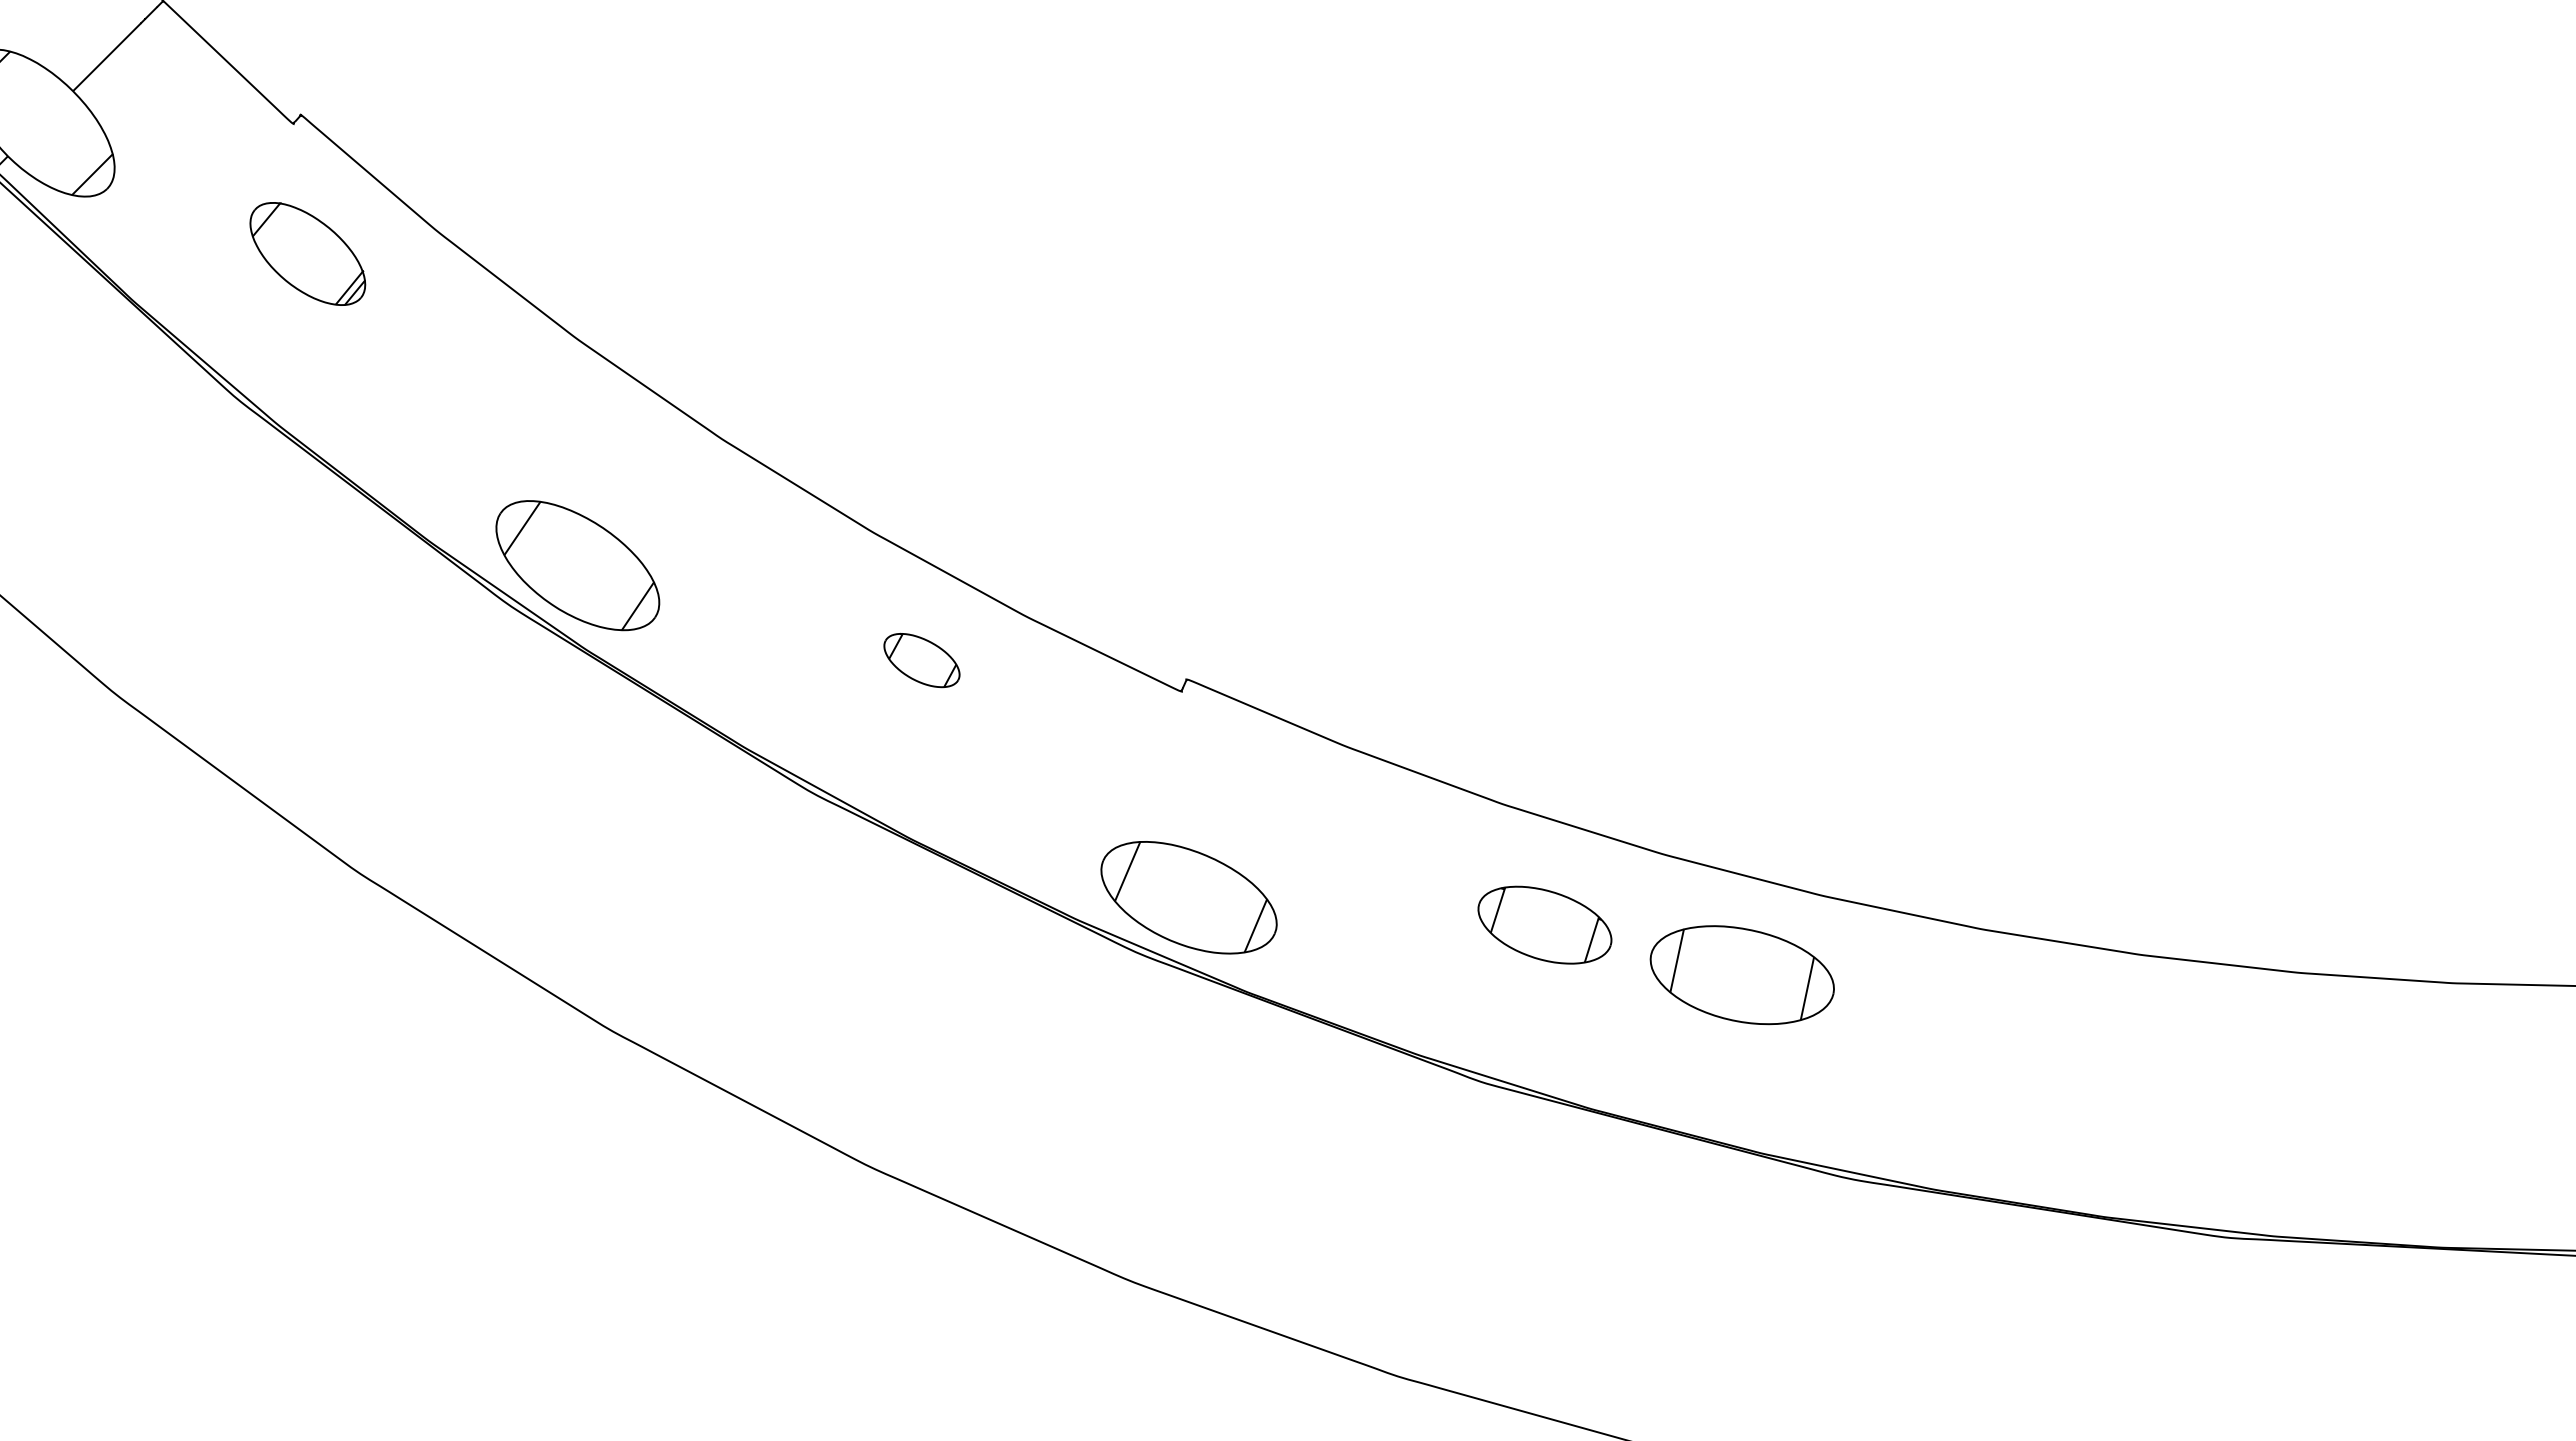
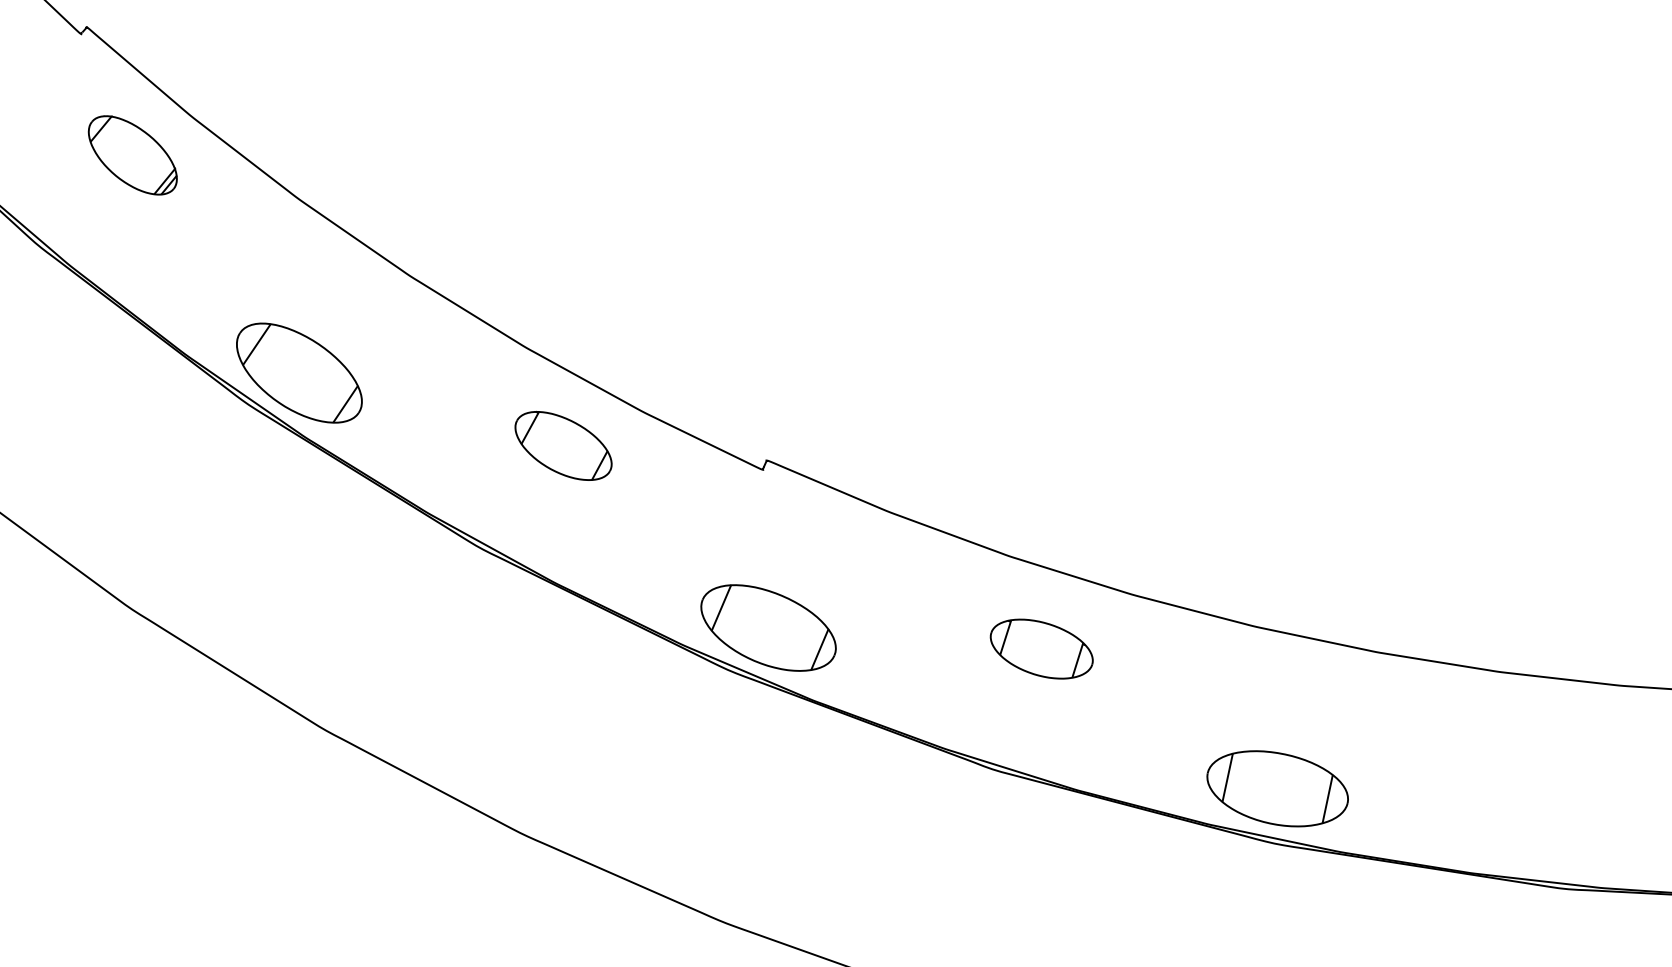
part: (307, 253) -> (132, 155), moved
part: (921, 660) -> (563, 445), size x1.67
part: (1741, 975) -> (1277, 789), moved

